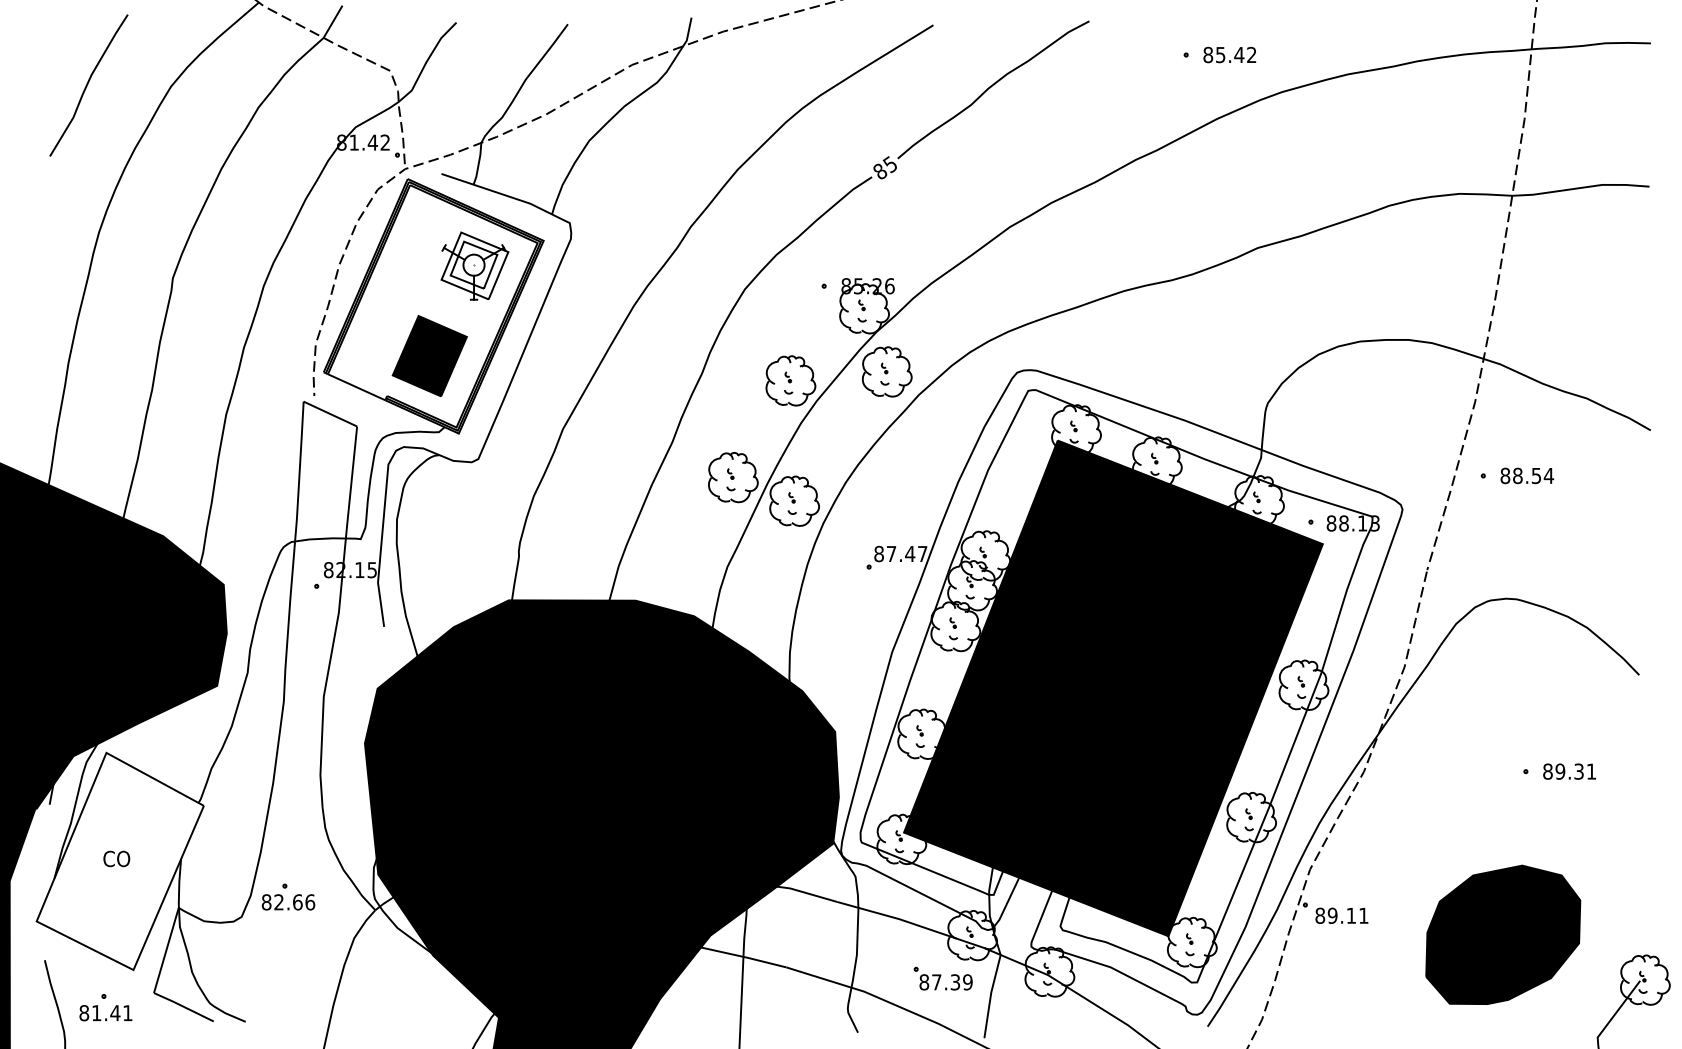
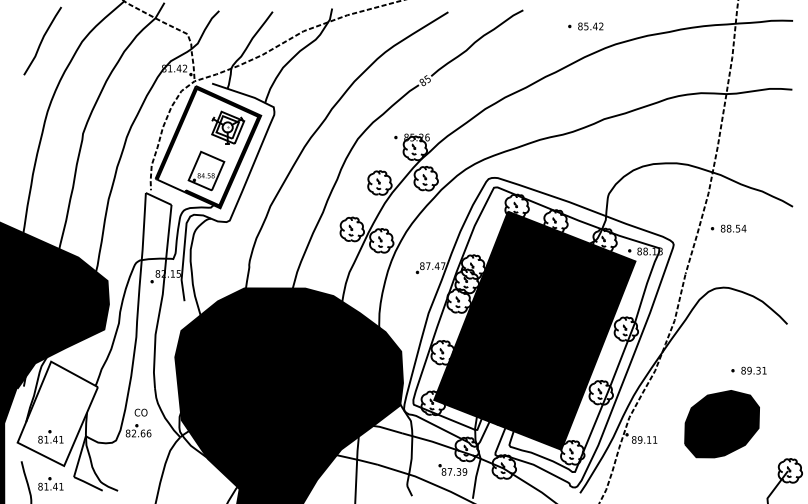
fill: (429, 354) -> (206, 170), removed
text: (115, 858) -> (140, 412), moved
part: (105, 908) -> (50, 436), added
part: (1501, 935) -> (721, 424), moved

